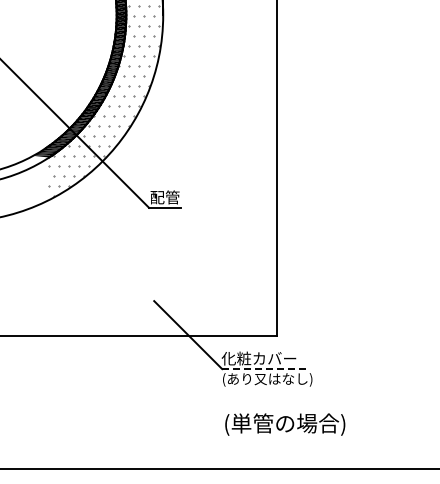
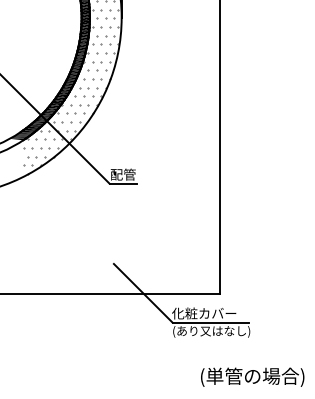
line: (266, 369) -> (210, 322), dashed -> solid
text: (285, 424) -> (252, 377), moved

